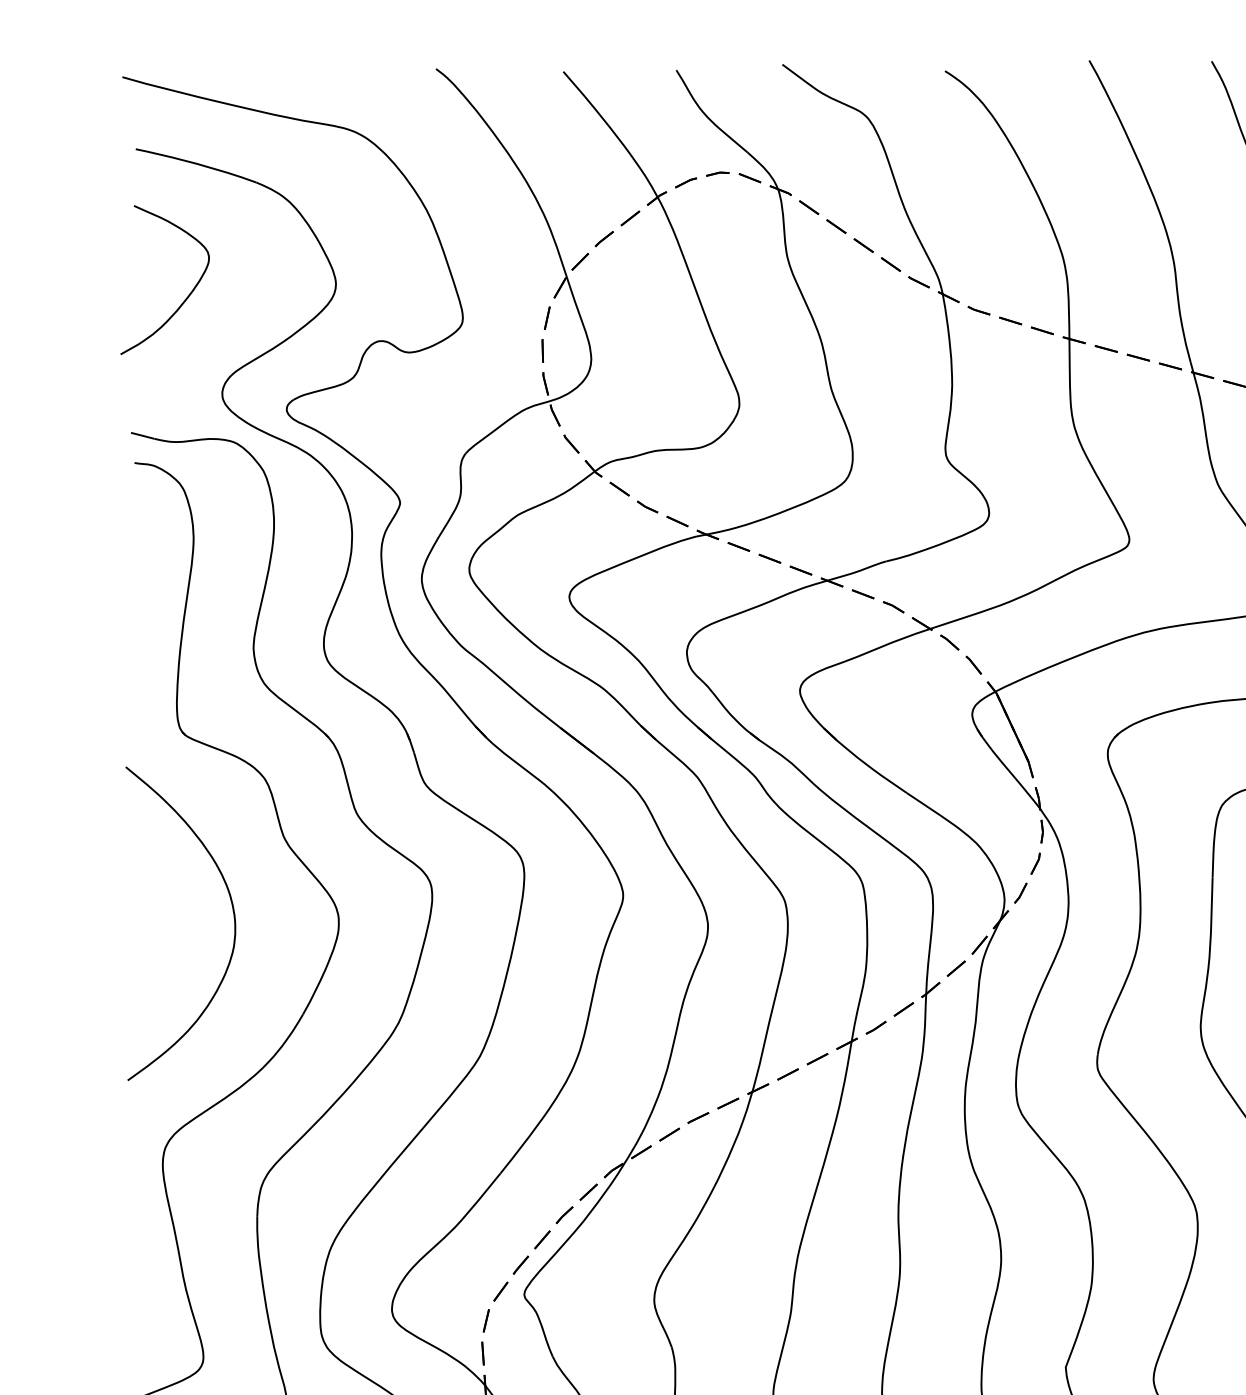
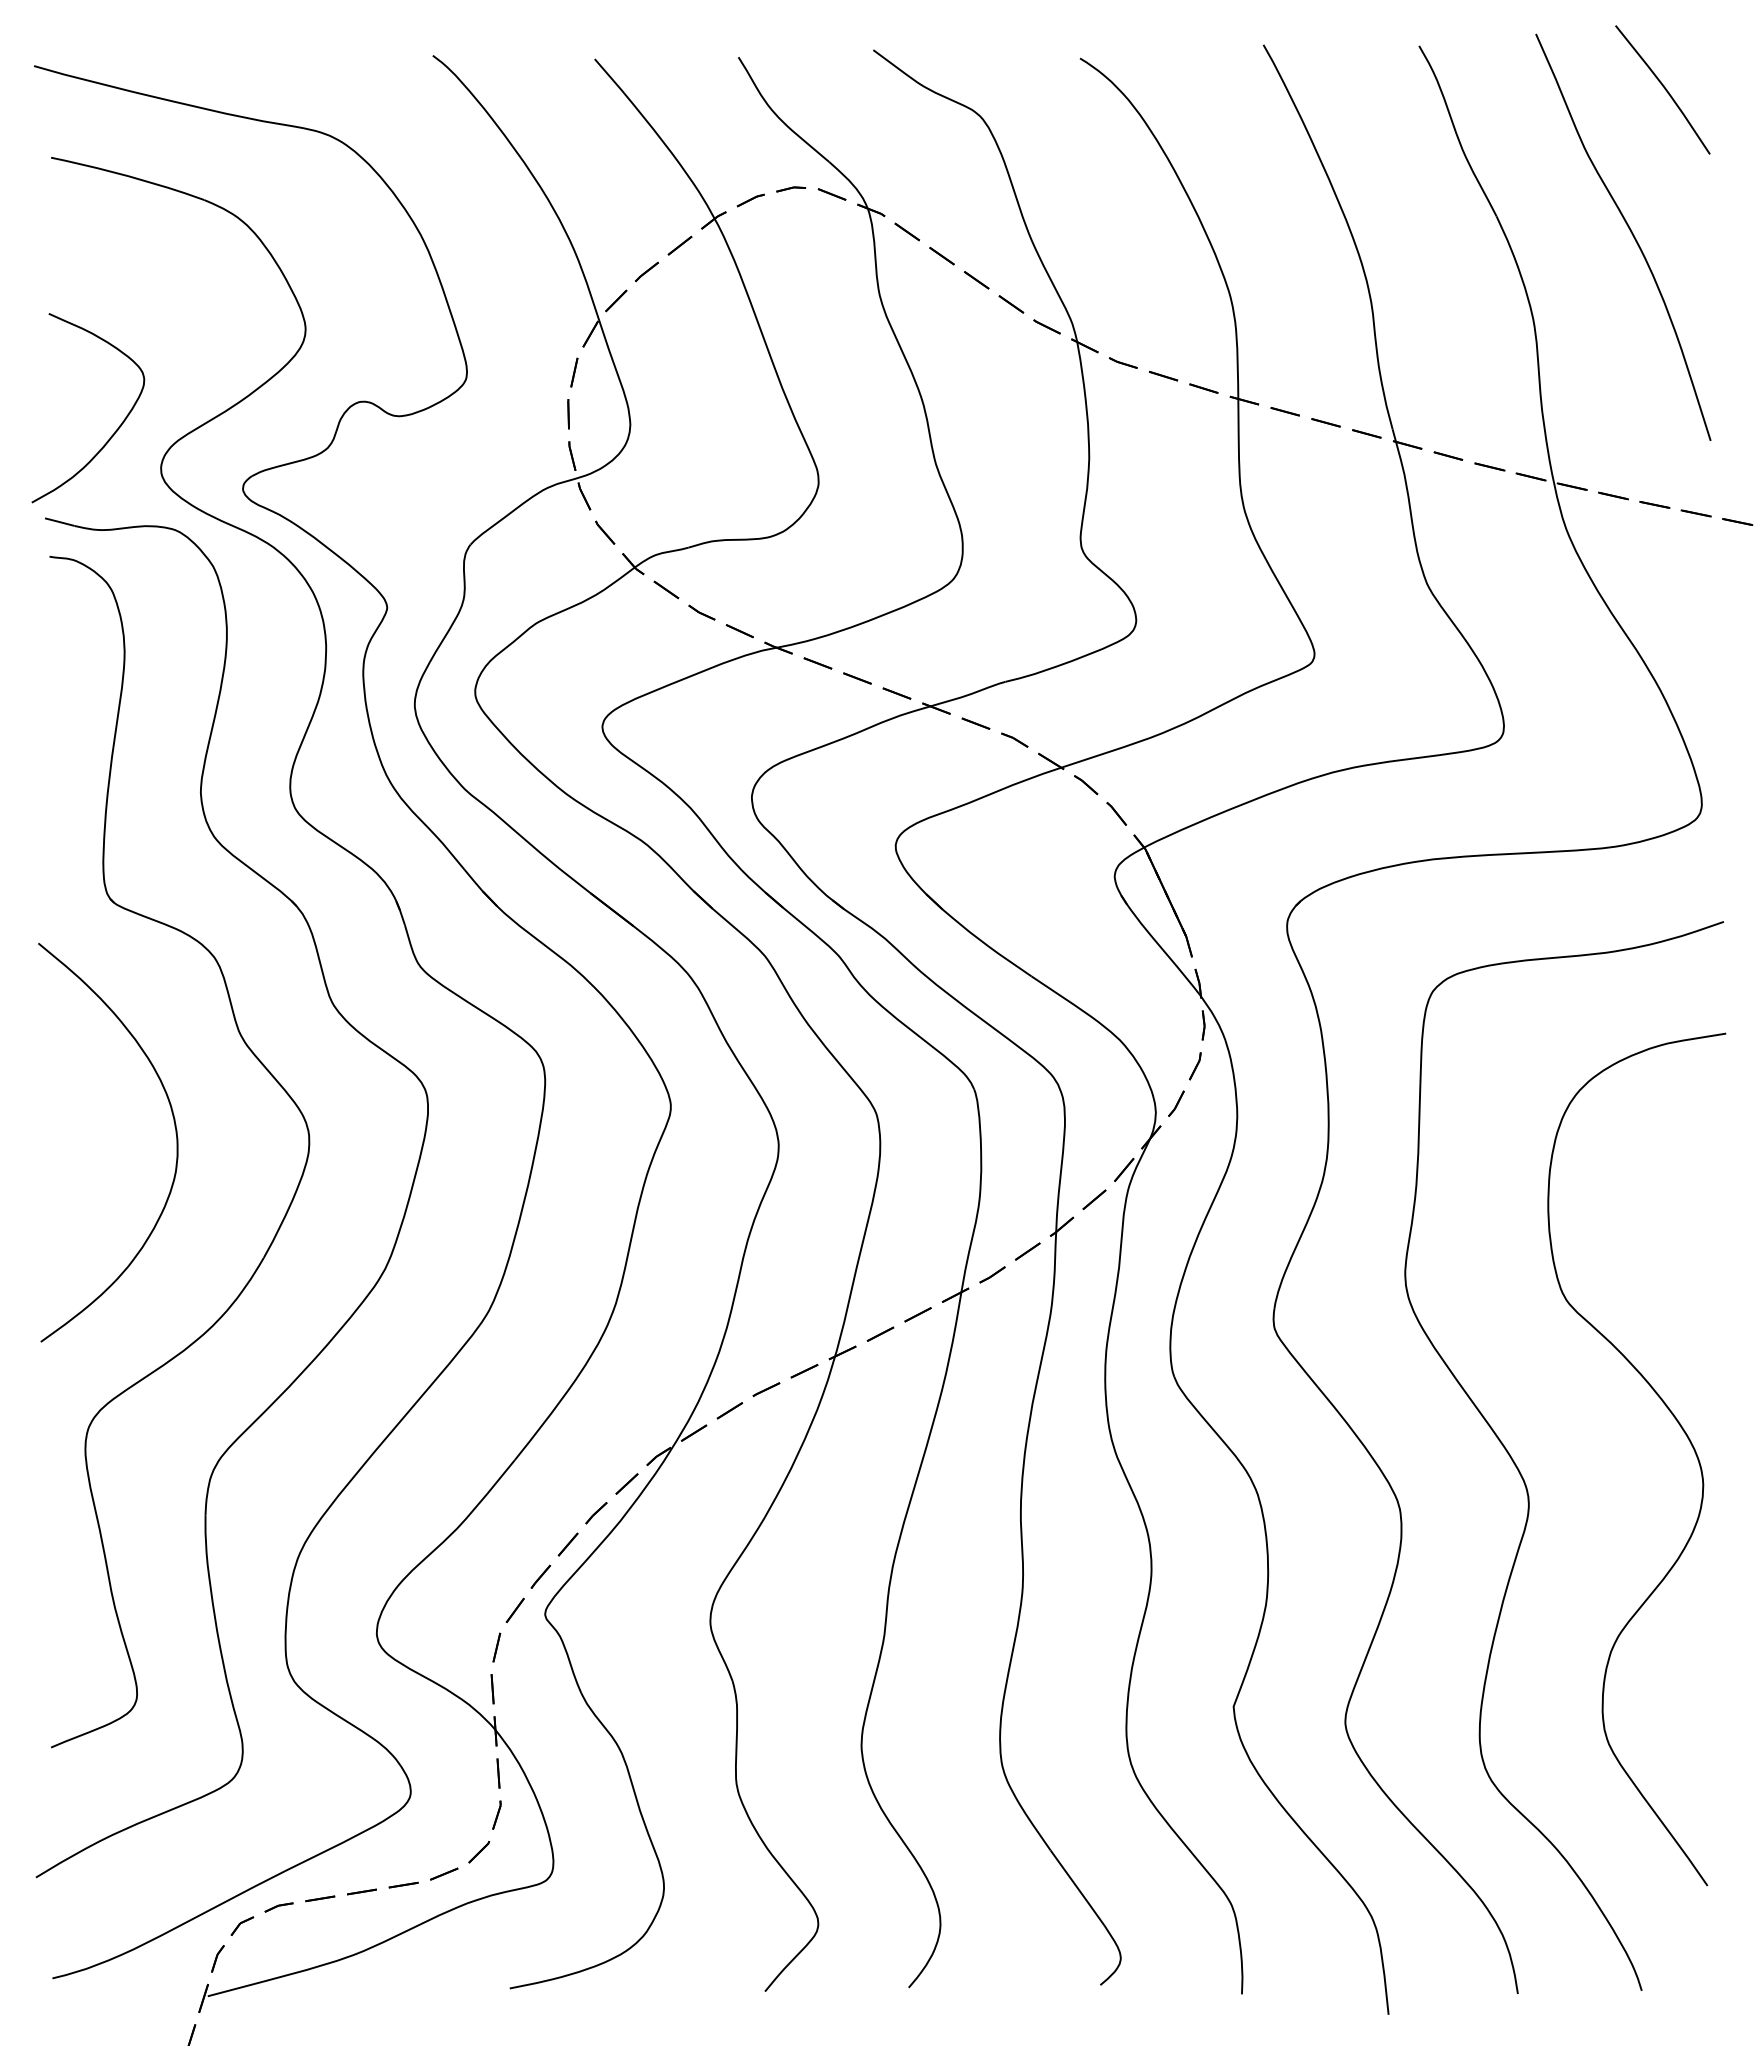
curve: (186, 297) -> (115, 430), moved

